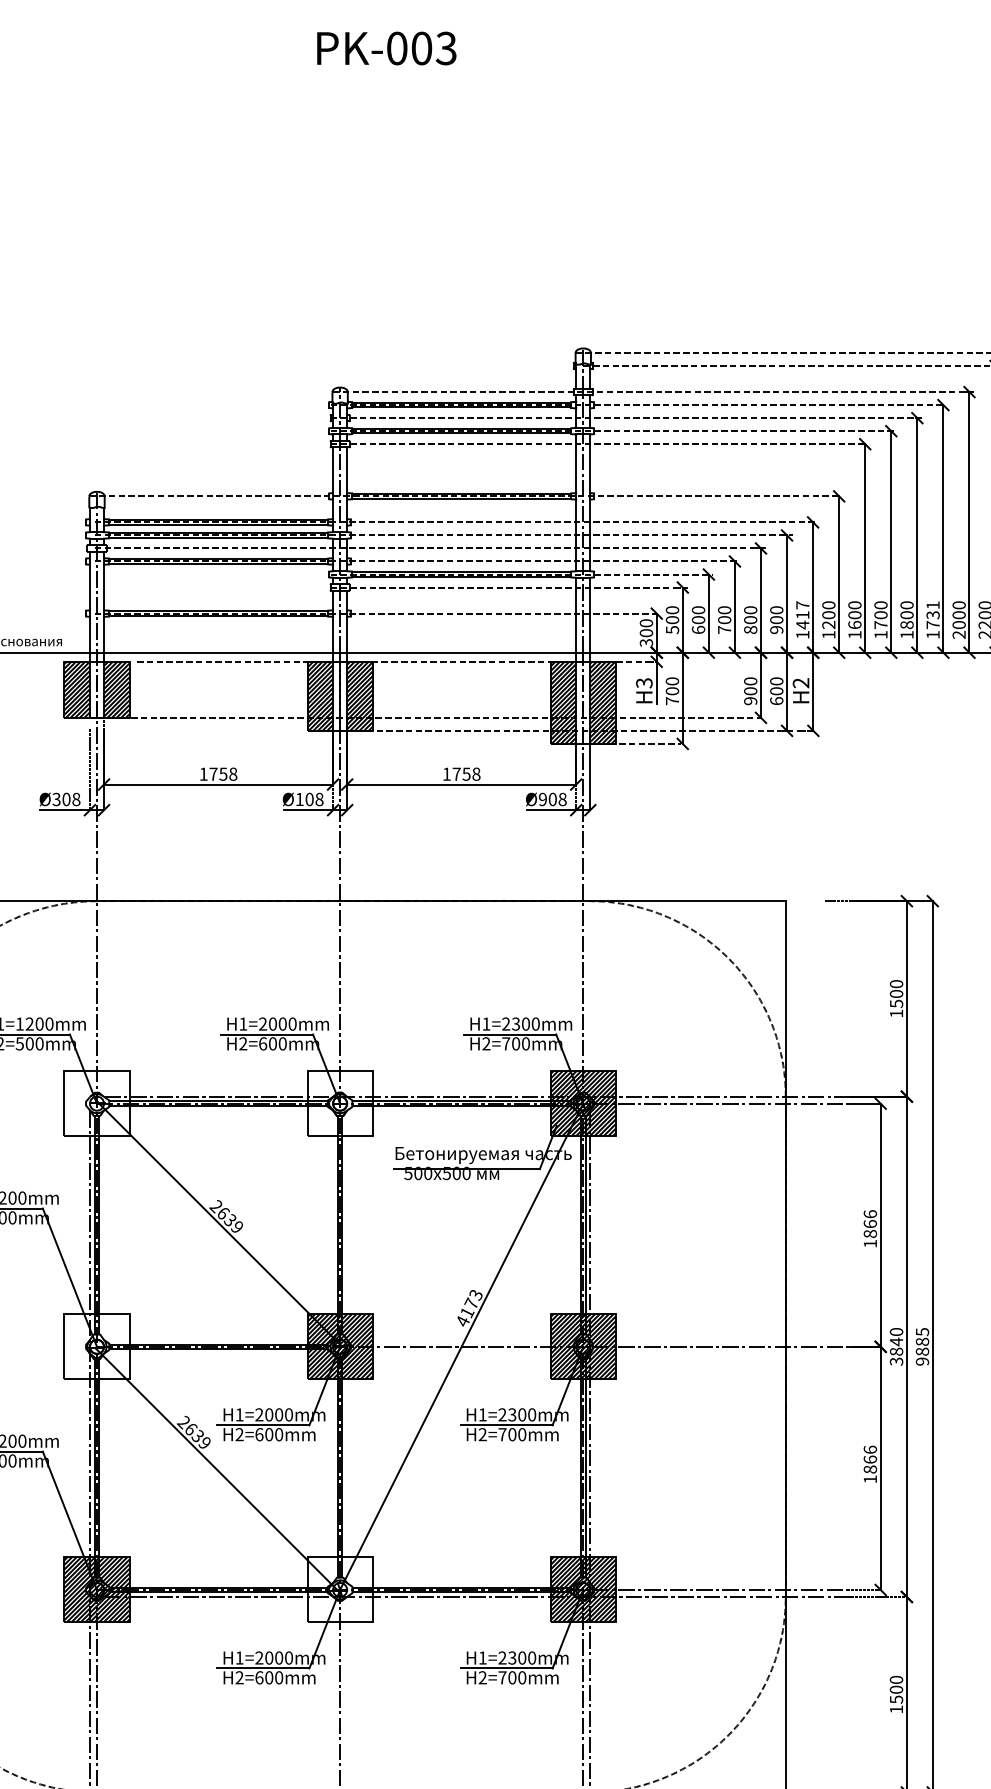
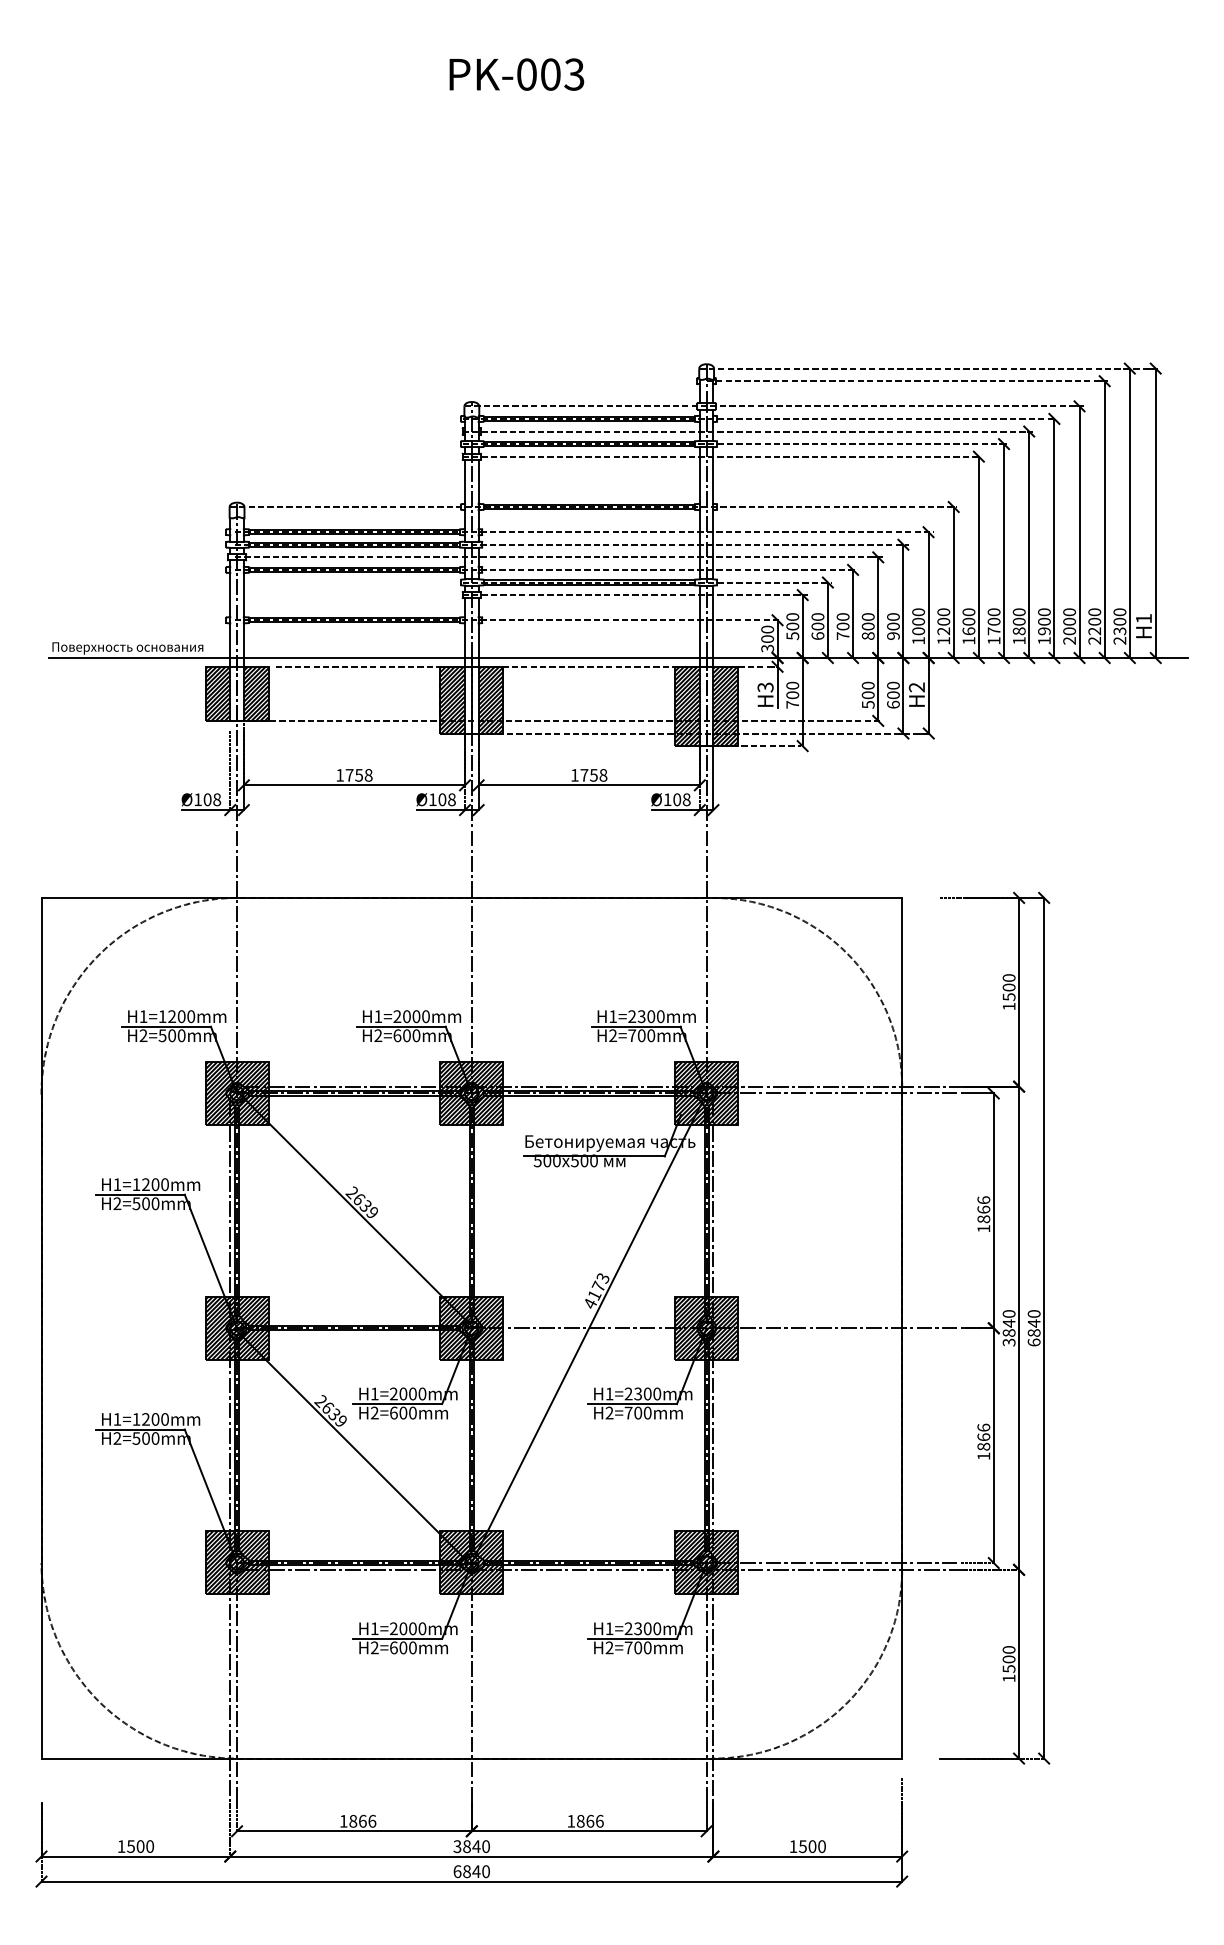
text: (802, 614) -> (918, 621), 1417 -> 1000
text: (933, 614) -> (1044, 621), 1731 -> 1900
text: (749, 700) -> (867, 704), 900 -> 500
text: (56, 799) -> (197, 799), Ø308 -> Ø108
text: (542, 799) -> (667, 799), Ø908 -> Ø108
hatch: (96, 1102) -> (236, 1092), added
hatch: (339, 1102) -> (471, 1092), added
hatch: (96, 1346) -> (236, 1327), added
text: (921, 1347) -> (1033, 1328), 9885 -> 6840
hatch: (339, 1589) -> (471, 1562), added

